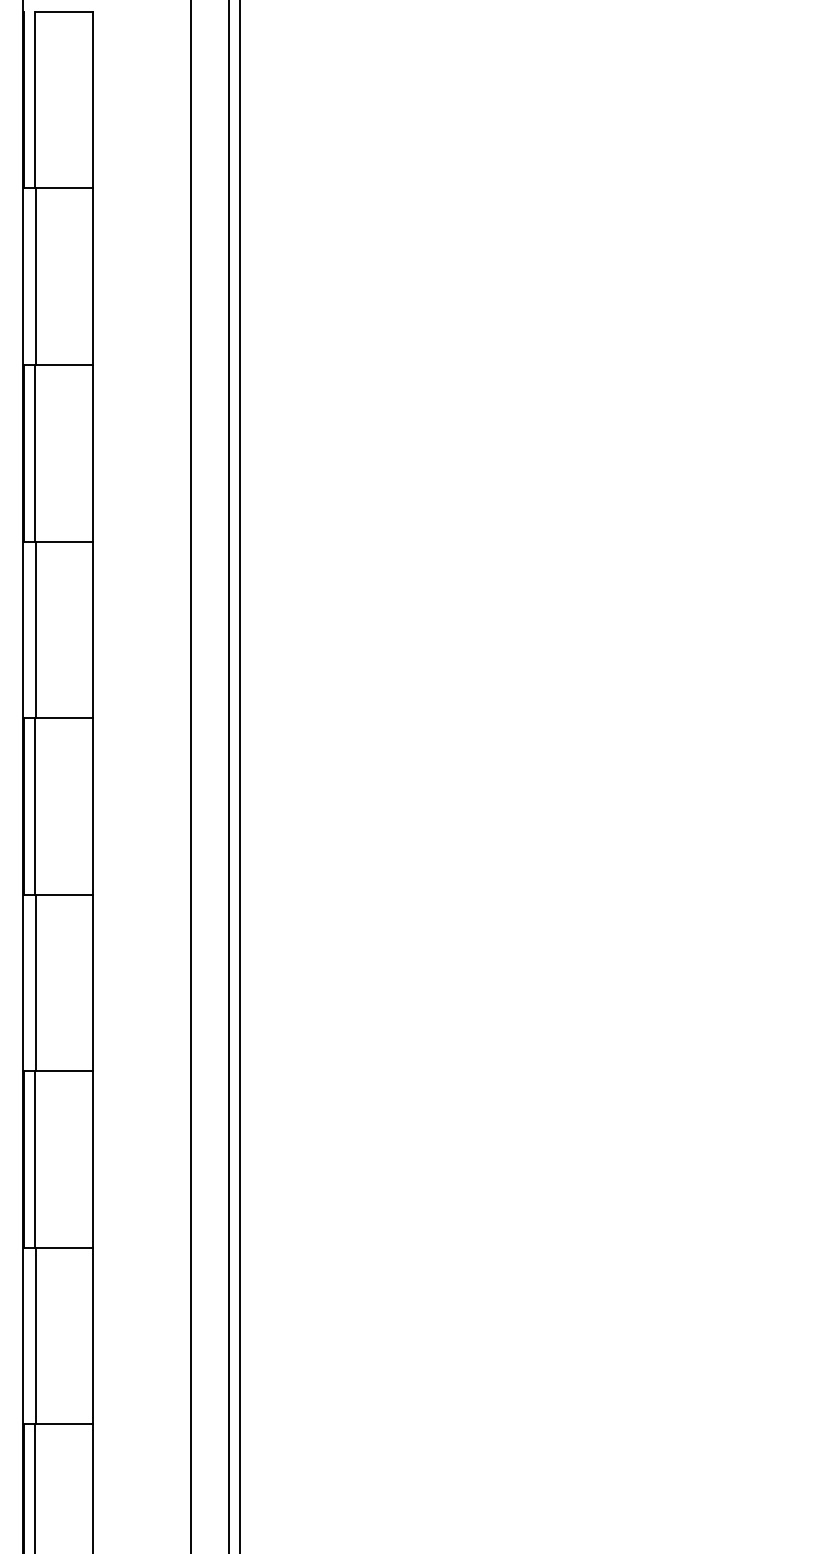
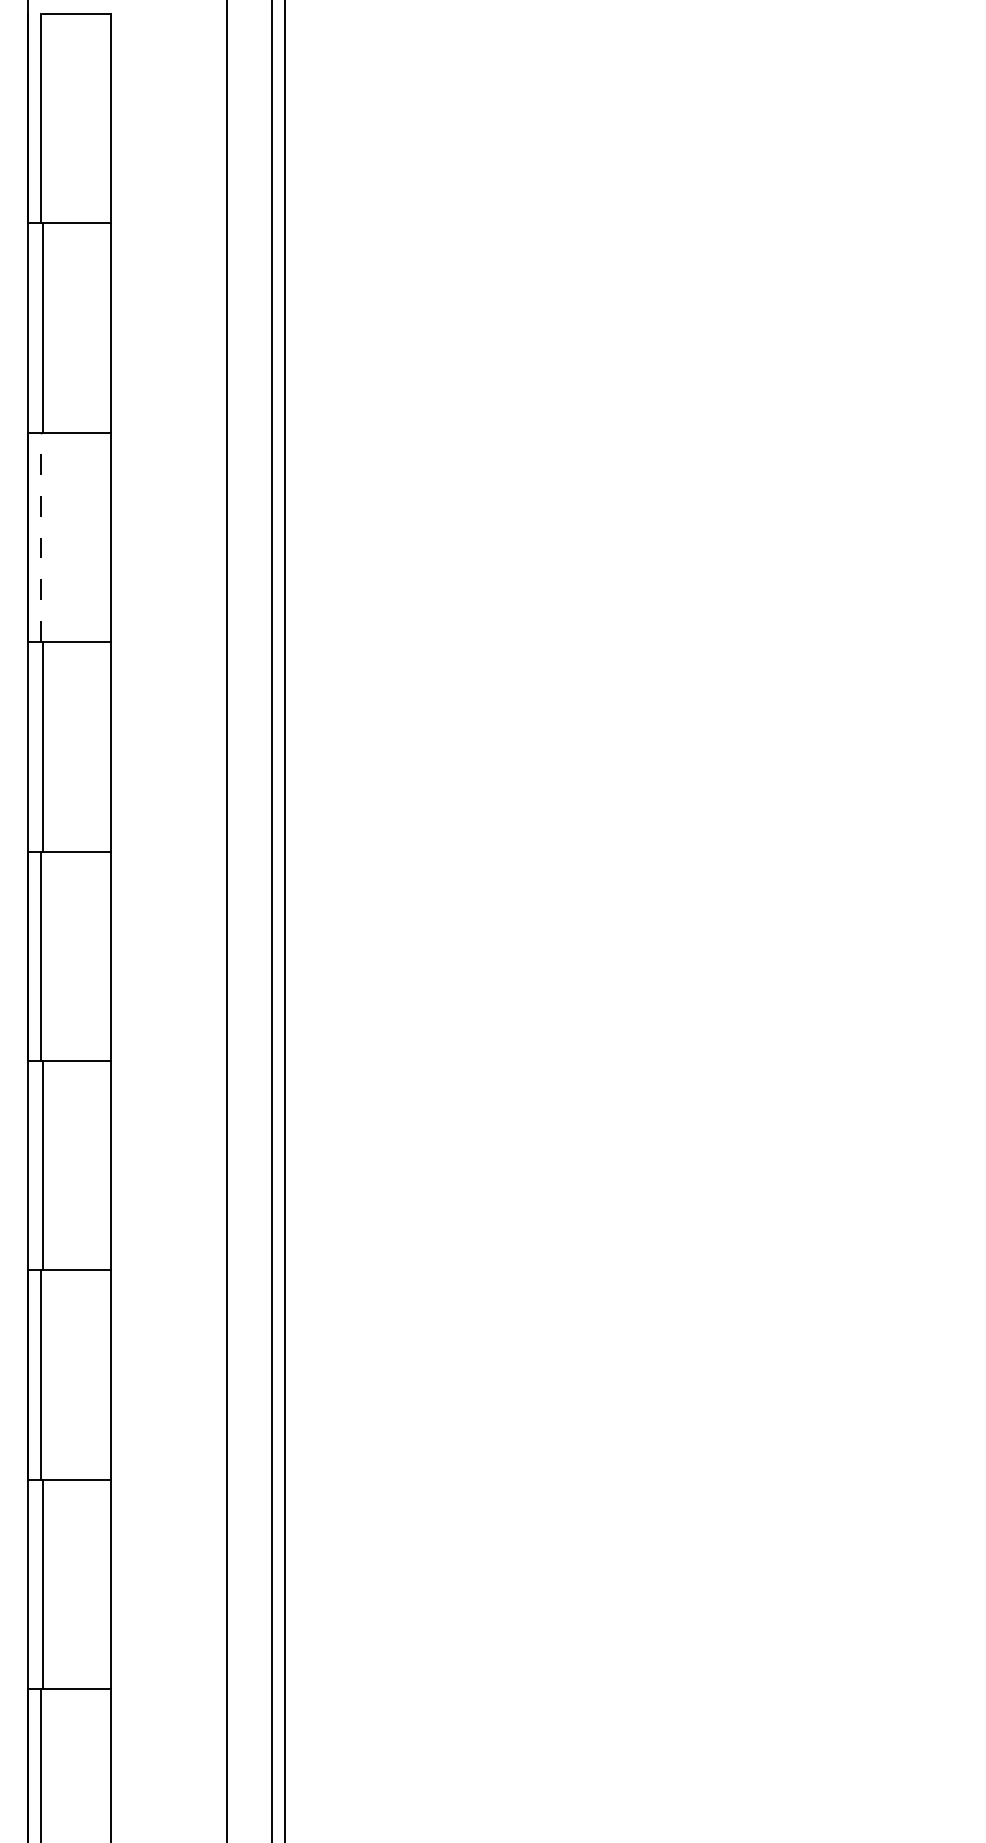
line: (34, 453) -> (41, 537), solid -> dashed

